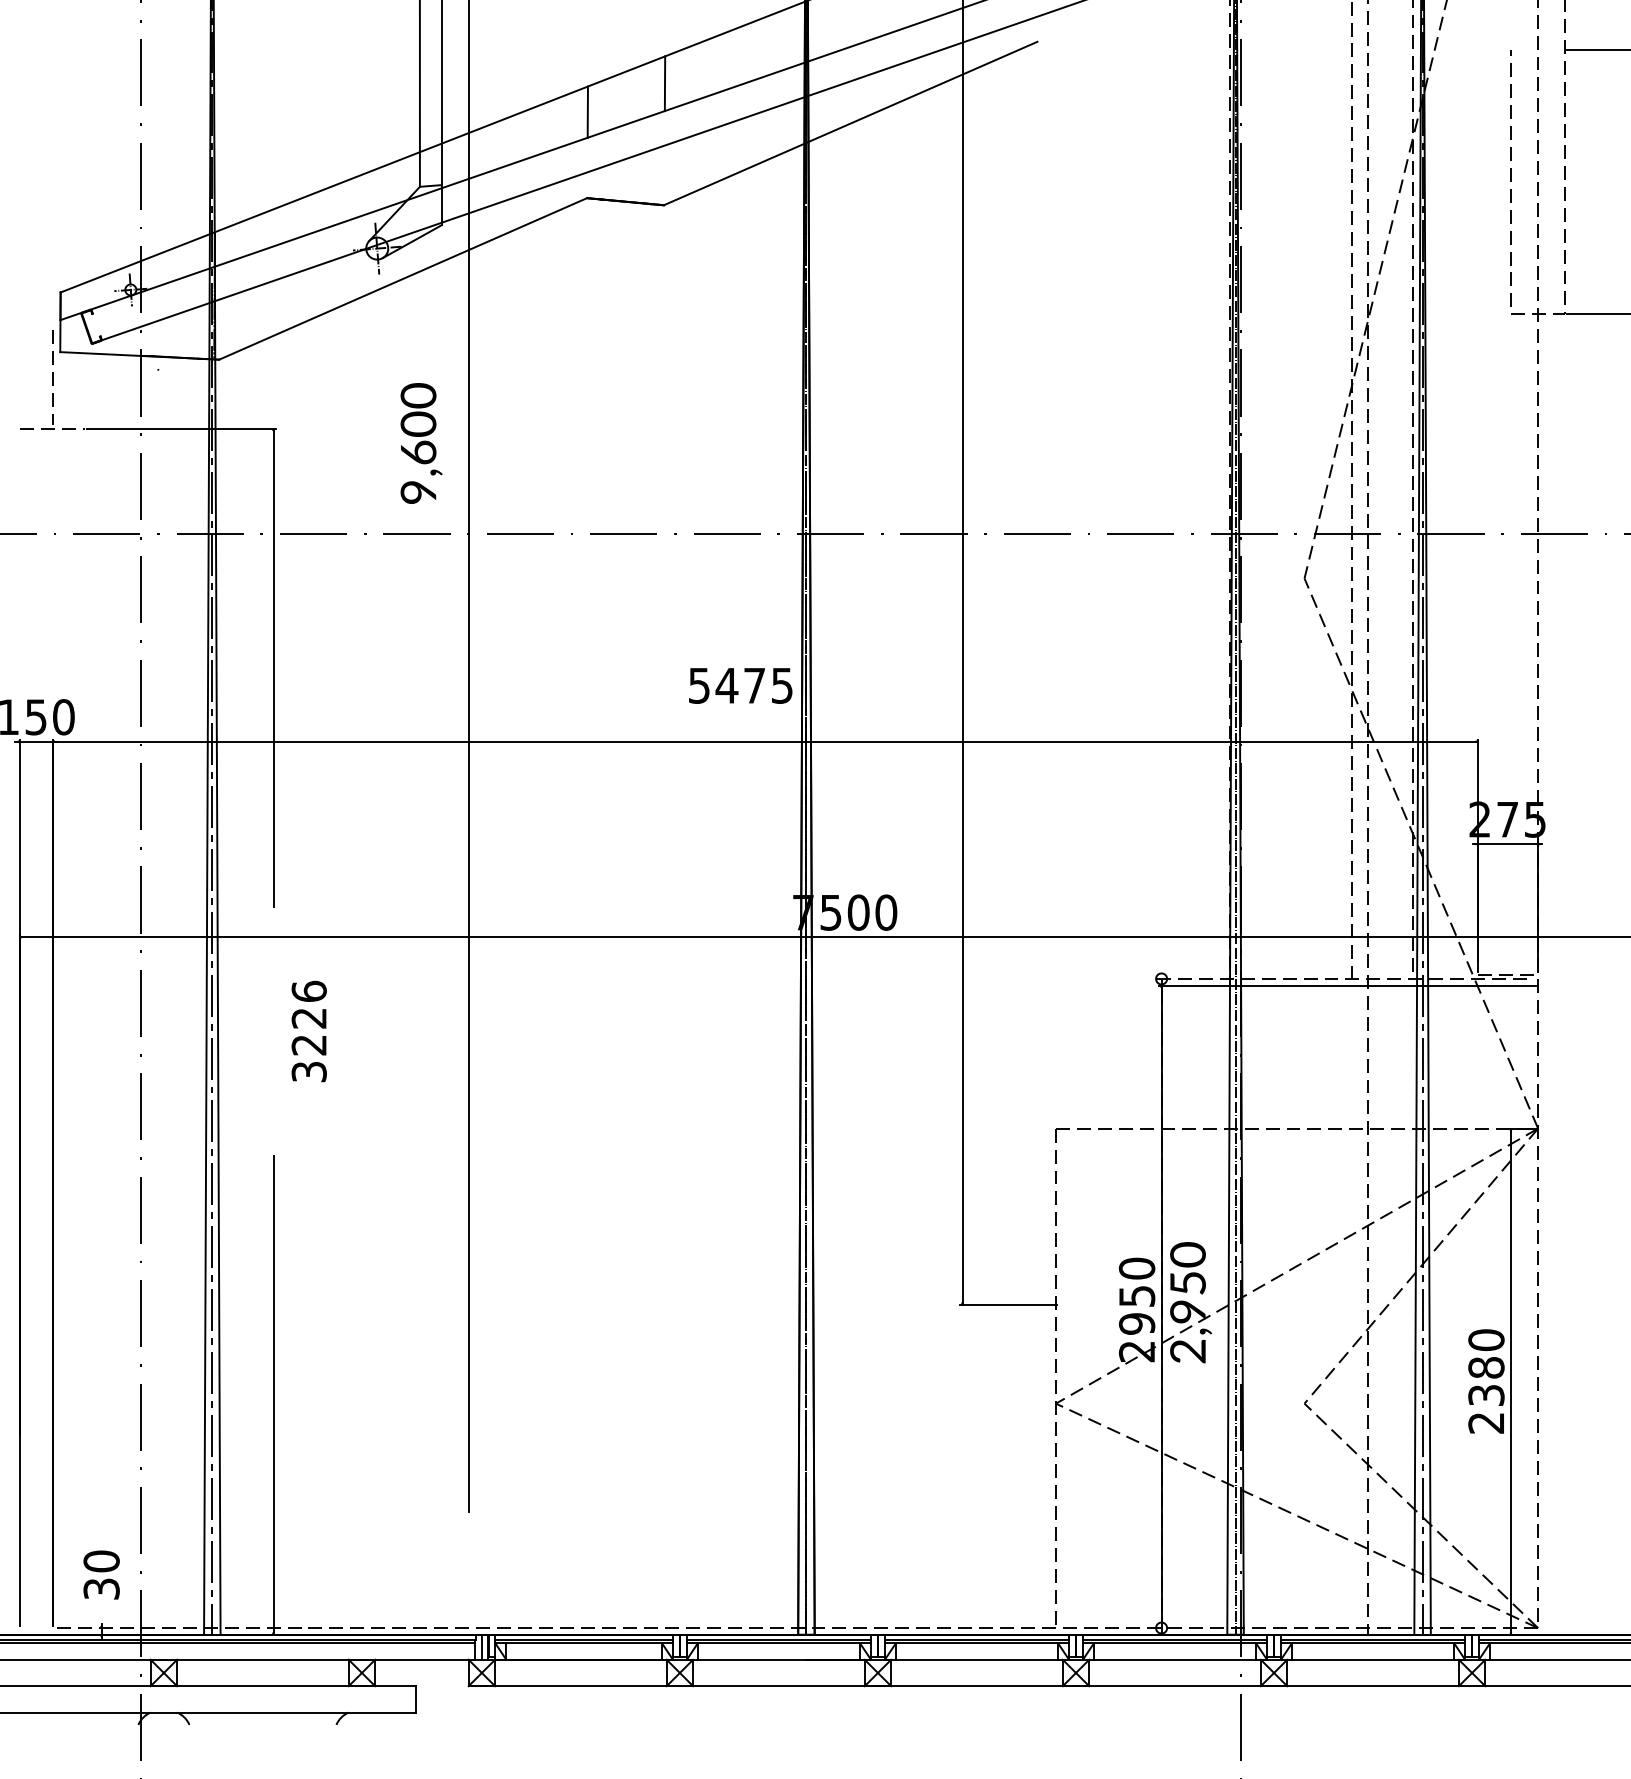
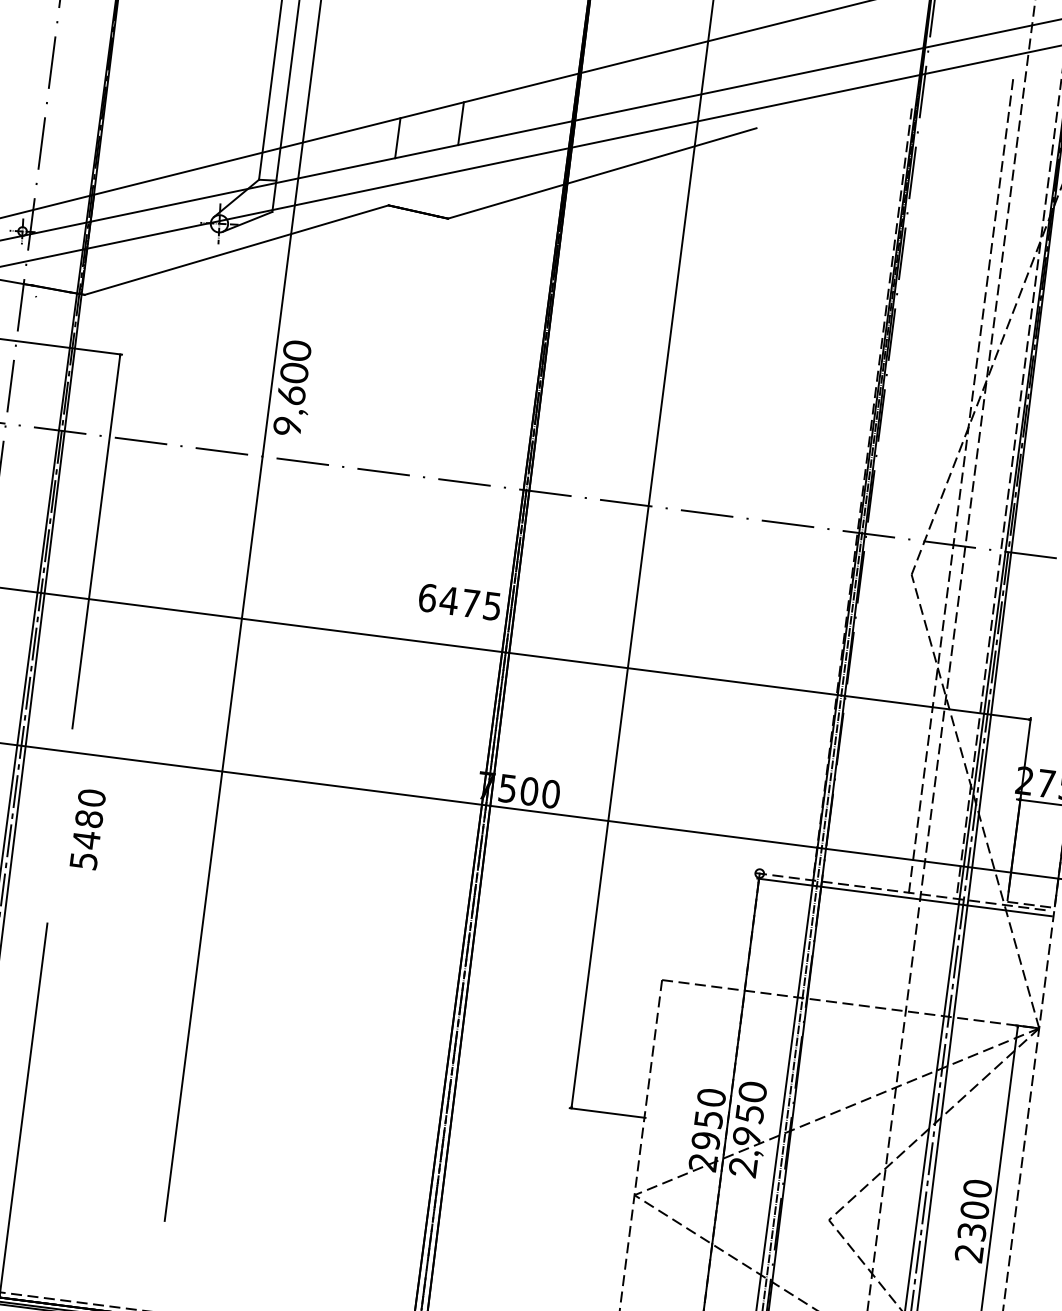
text: (421, 443) -> (294, 388), moved
text: (699, 685) -> (427, 597), 5475 -> 6475
text: (308, 1030) -> (87, 828), 3226 -> 5480
text: (1486, 1367) -> (974, 1210), 2380 -> 2300

